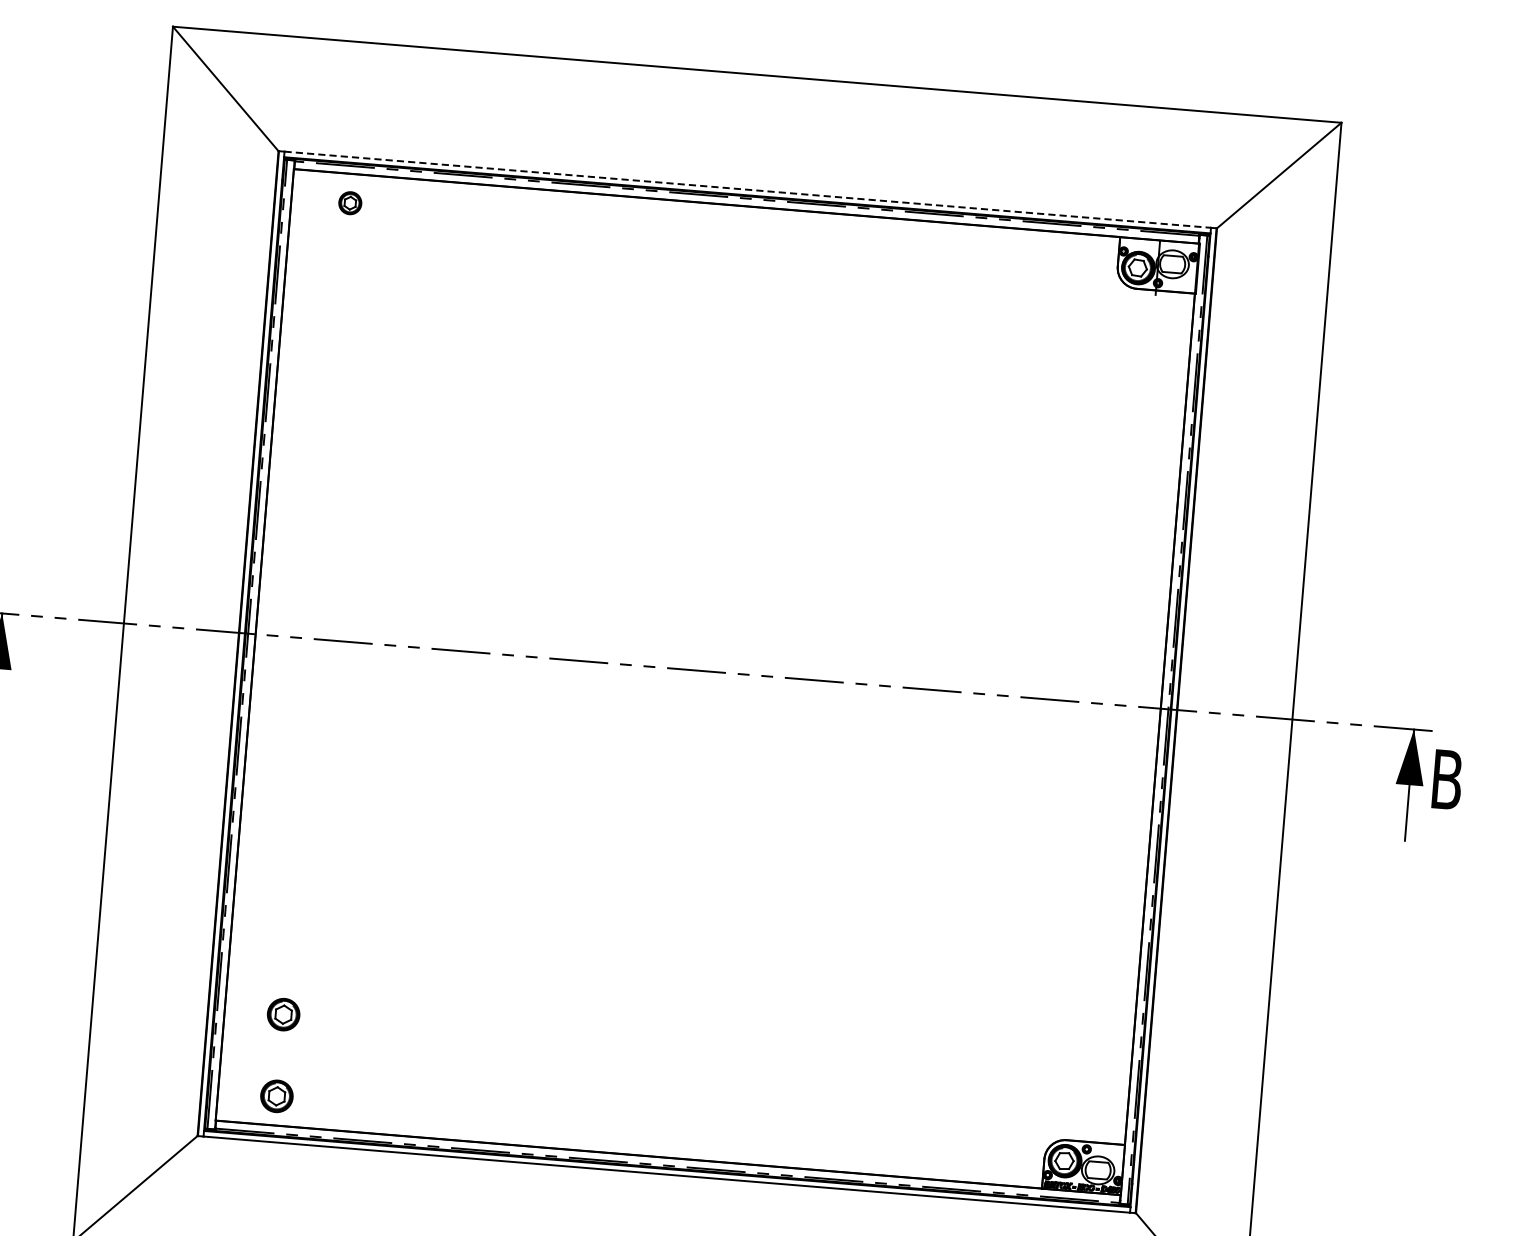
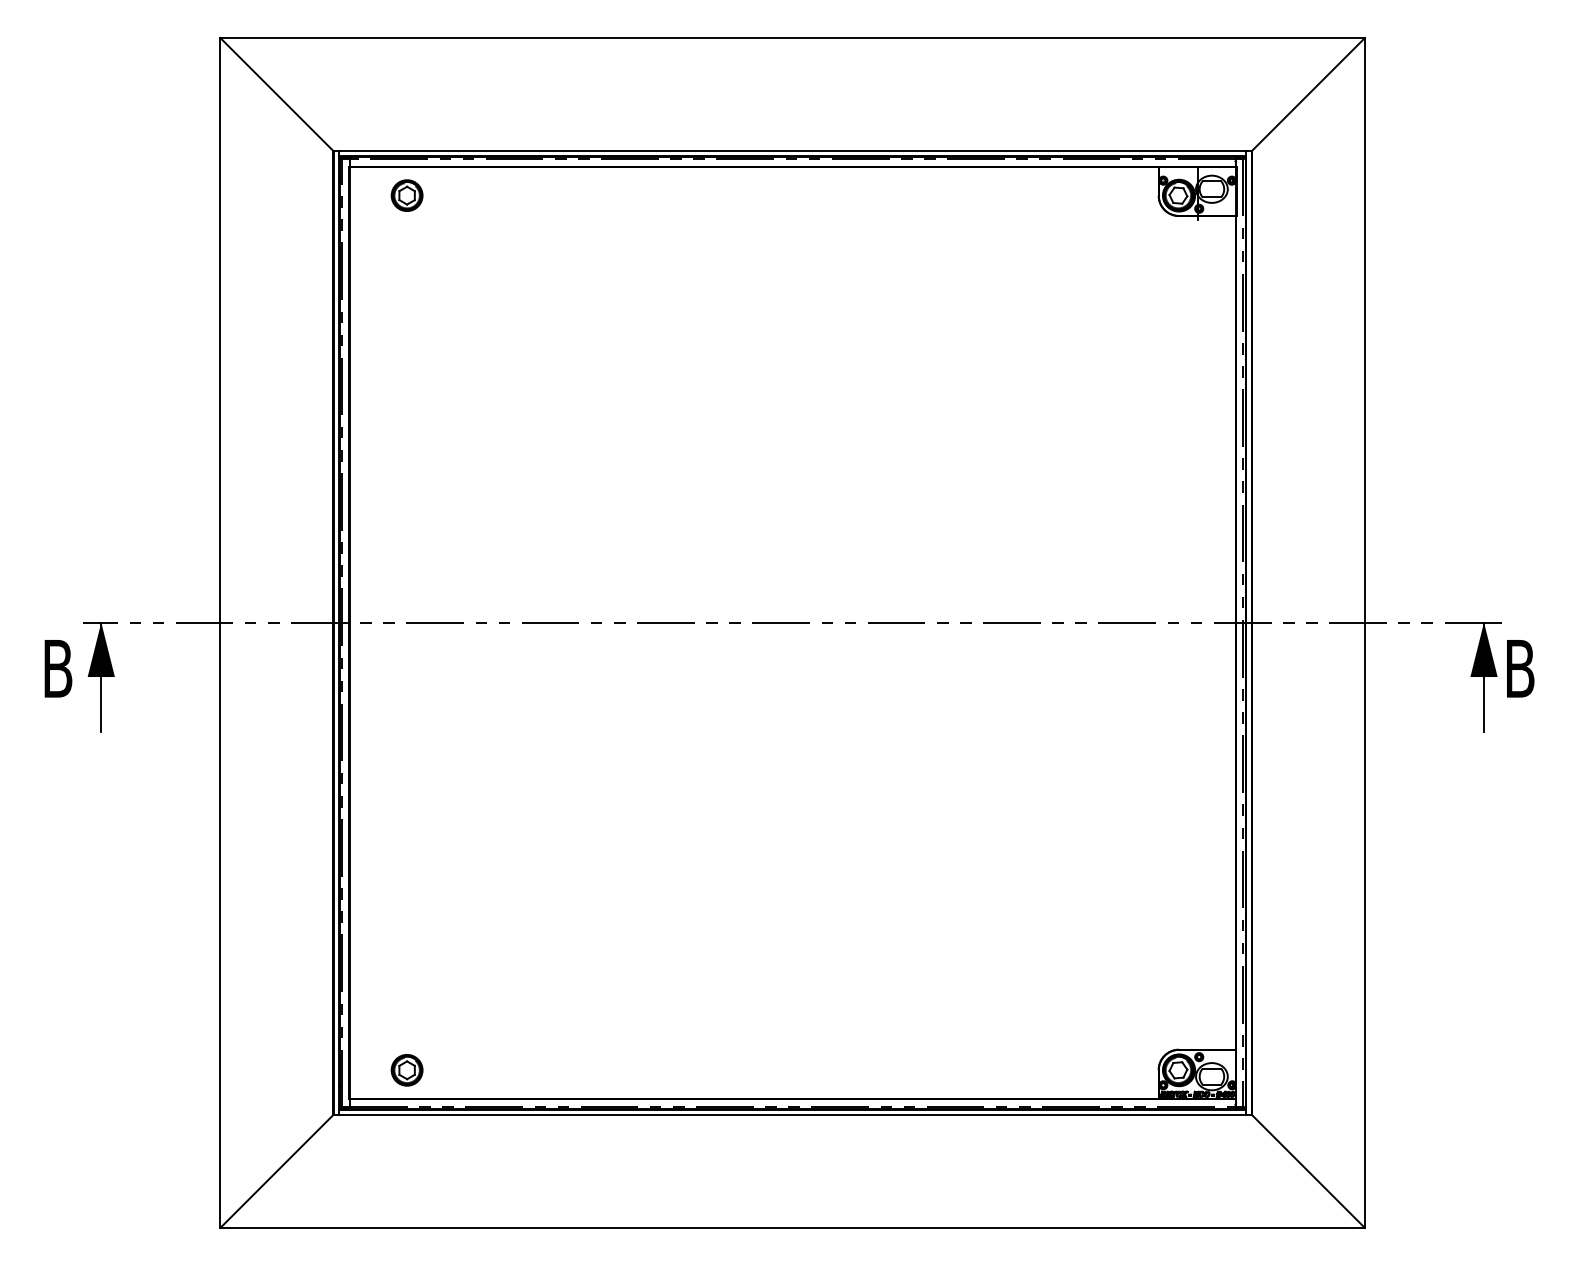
line: (747, 189) -> (792, 150), dashed -> solid
part: (349, 203) -> (406, 195), size x1.43
part: (282, 1014) -> (406, 990), removed

